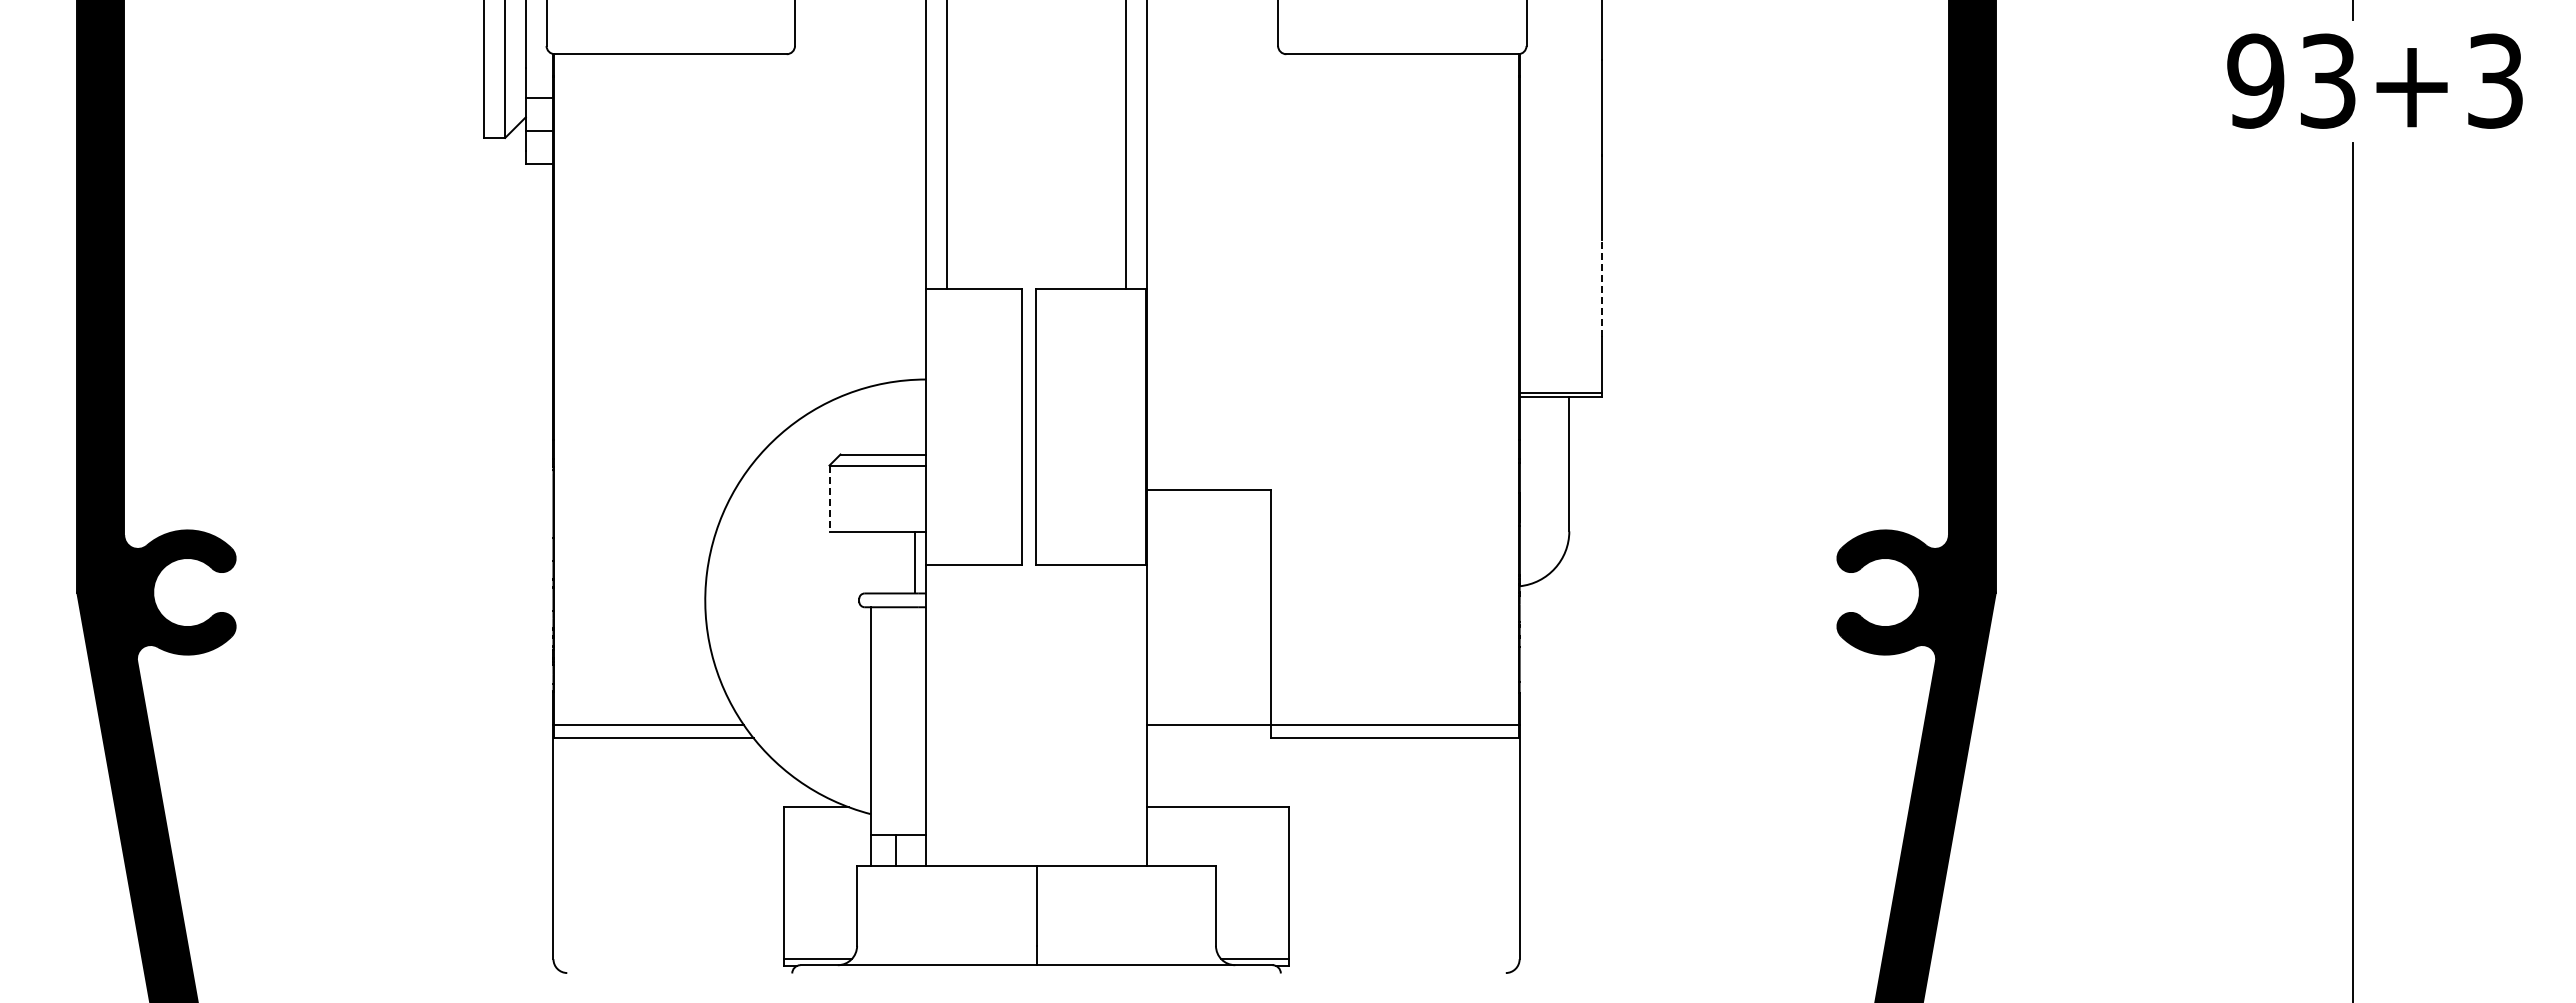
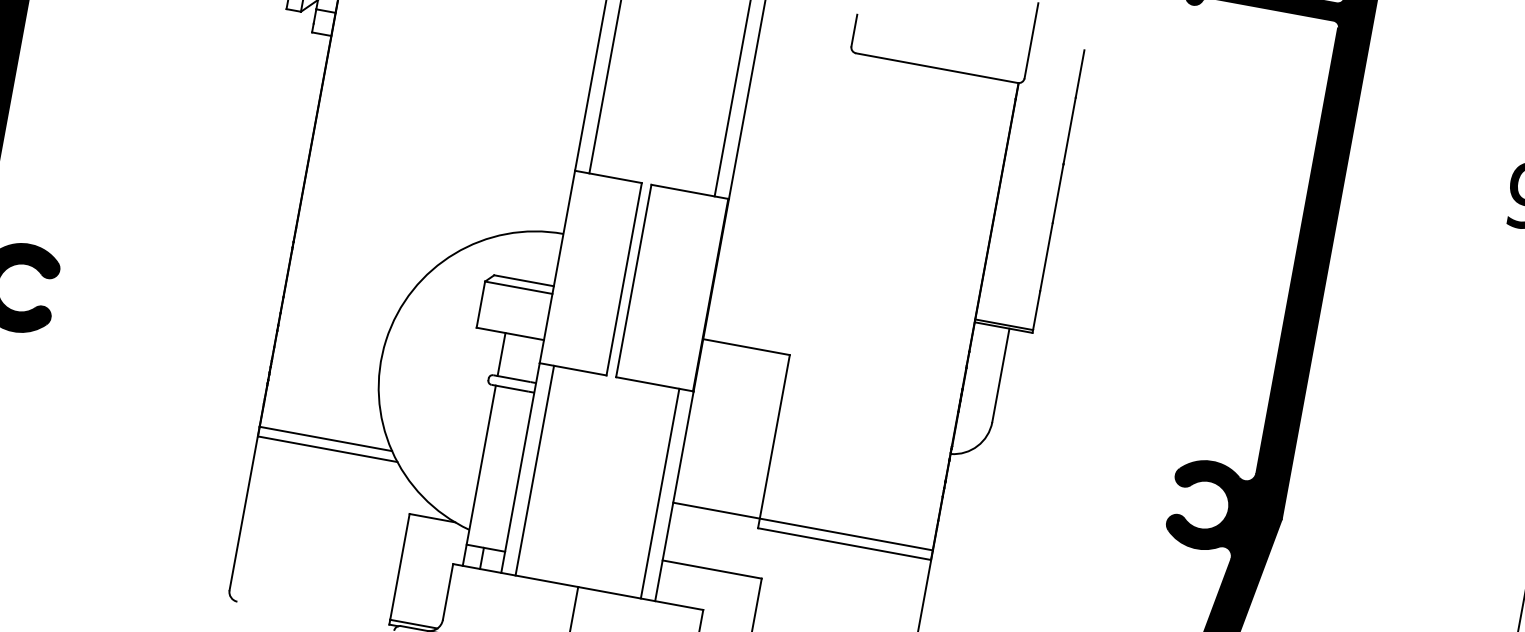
line: (1602, 288) -> (1046, 257), dashed -> solid
line: (829, 499) -> (480, 305), dashed -> solid
line: (914, 562) -> (501, 354), moved
line: (946, 714) -> (534, 470), added
line: (1126, 714) -> (660, 493), added

